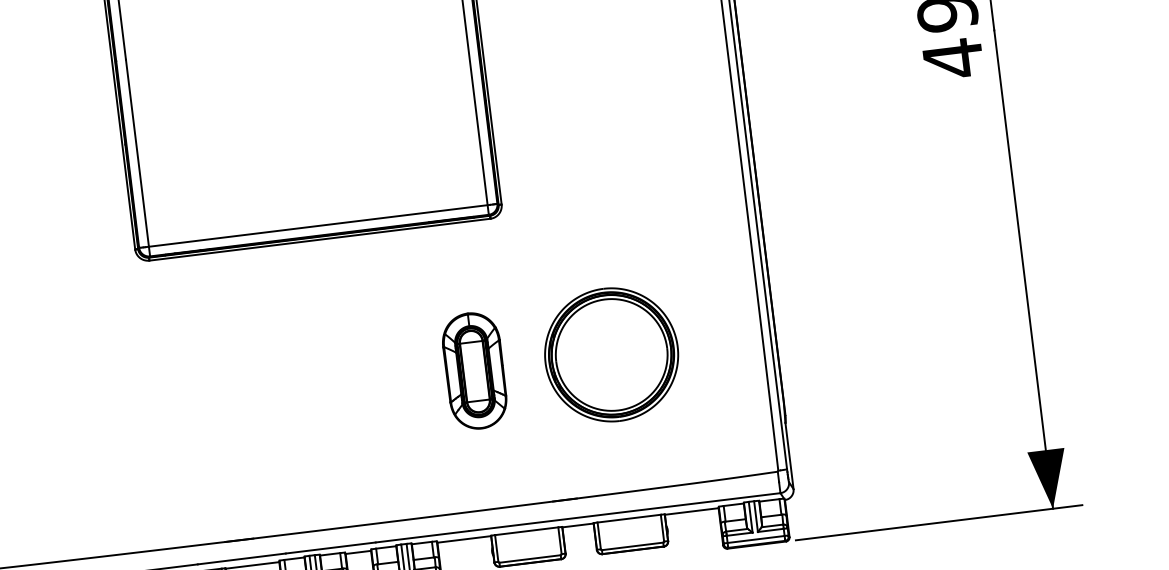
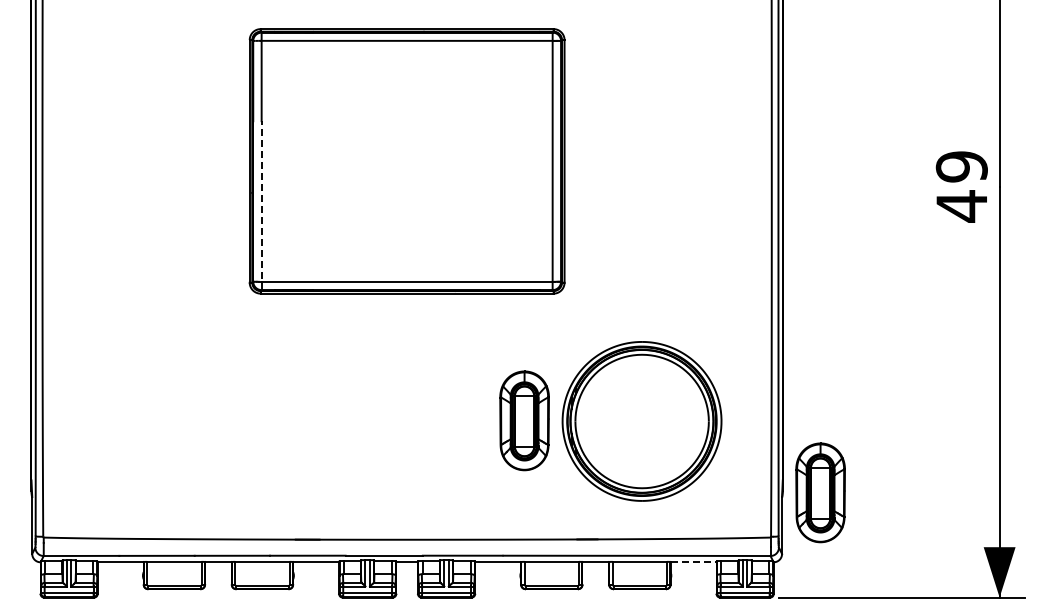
line: (137, 157) -> (261, 205), solid -> dashed
part: (611, 355) -> (641, 421), size x1.4
part: (829, 412) -> (820, 492), added
line: (692, 511) -> (694, 562), solid -> dashed

